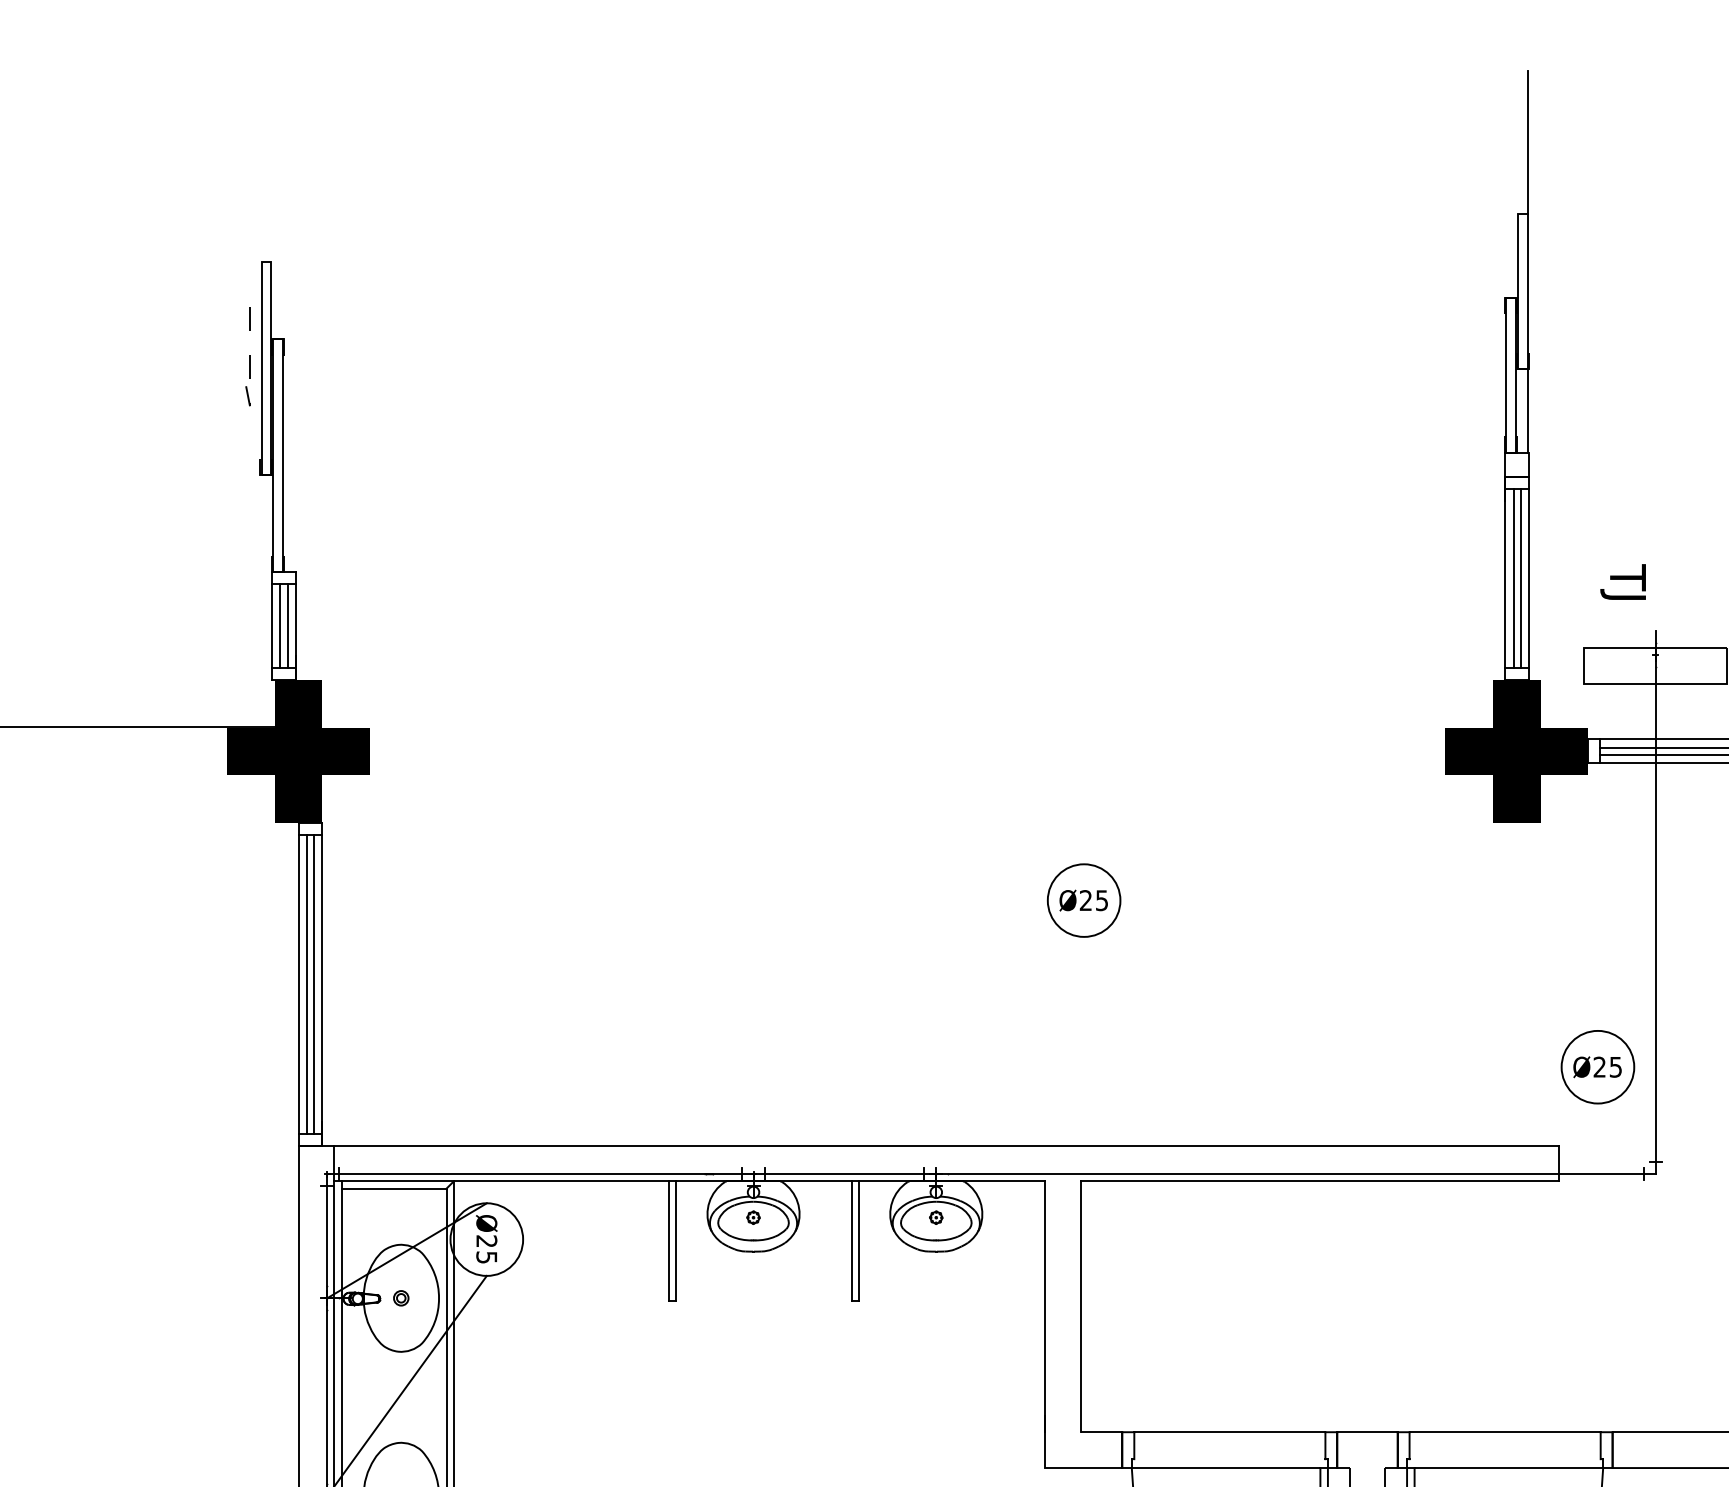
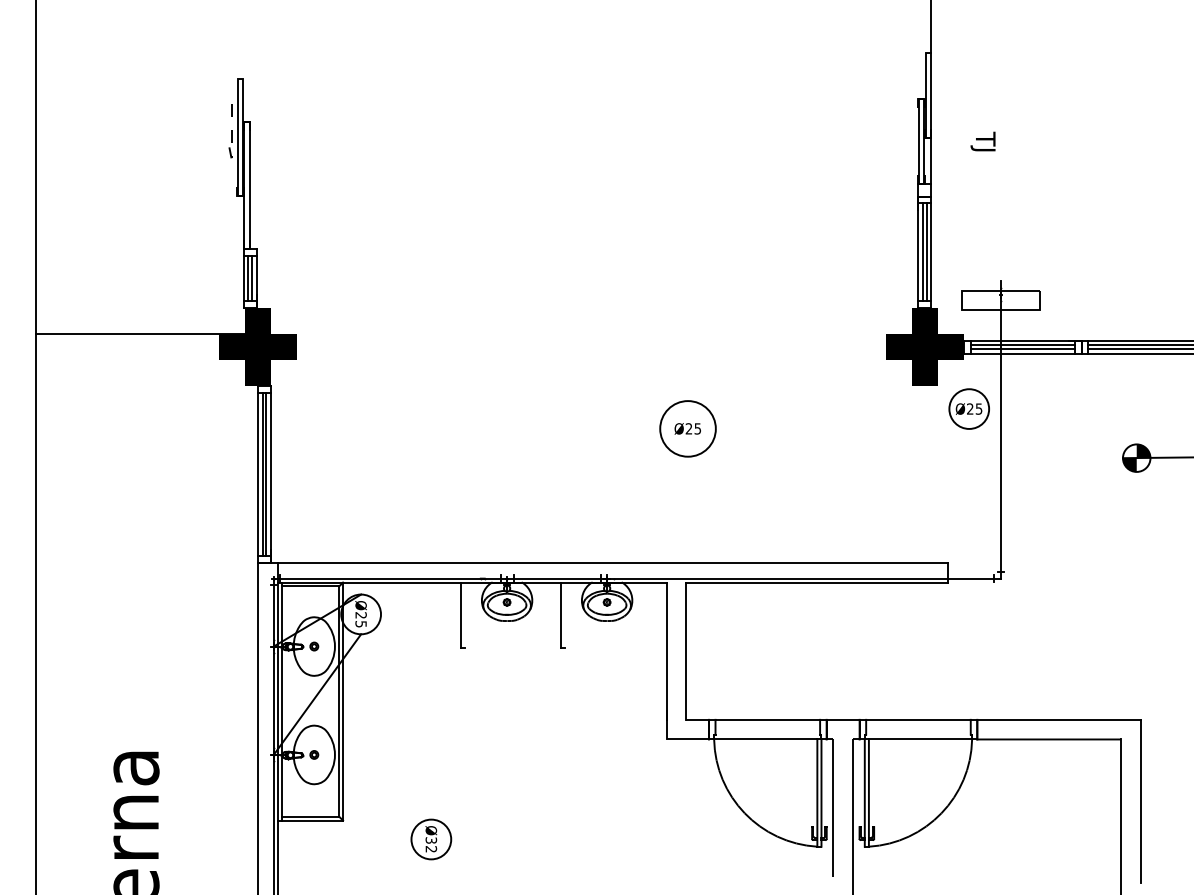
text: (1622, 581) -> (982, 141), moved
circle: (1083, 899) -> (687, 428), size x1.4
part: (1596, 1066) -> (968, 408), moved
line: (675, 1239) -> (464, 614), removed
line: (858, 1239) -> (564, 614), removed

